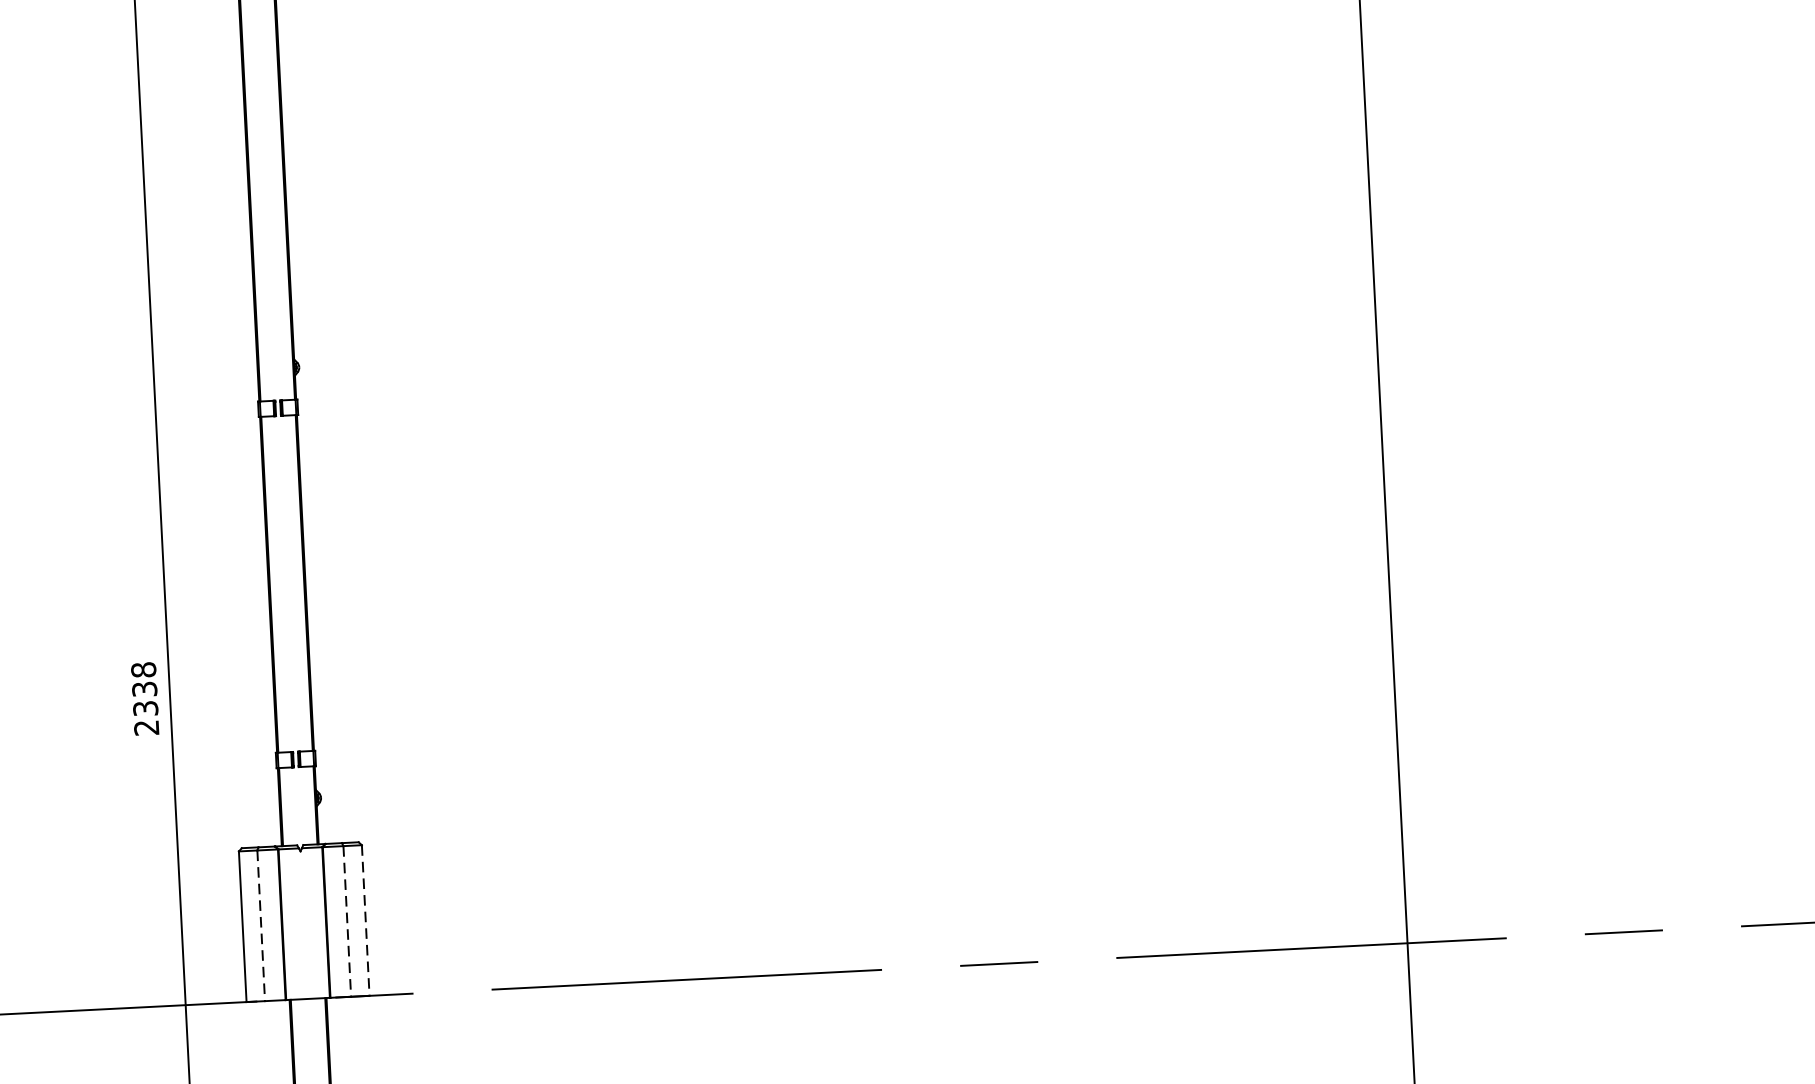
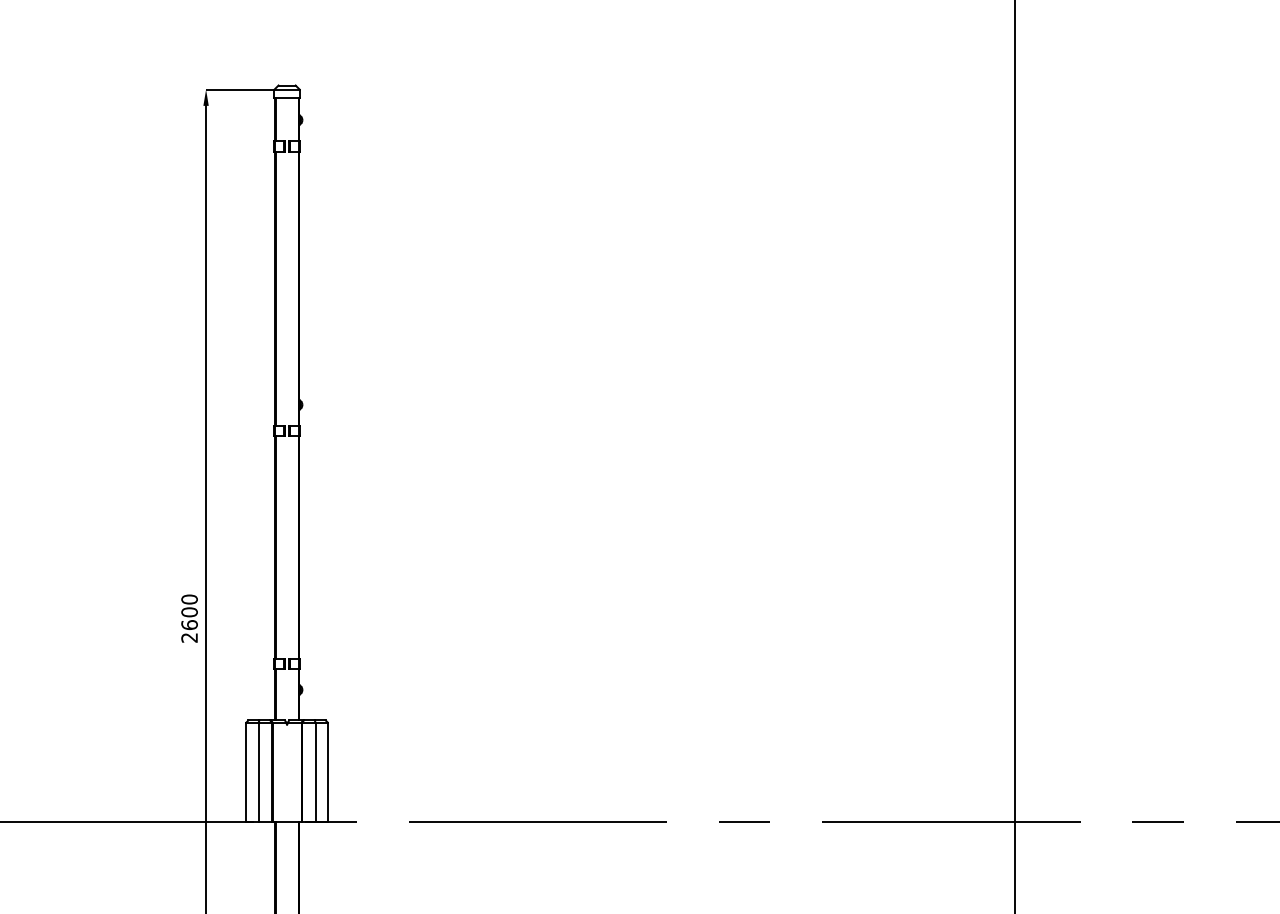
text: (144, 688) -> (189, 611), 2338 -> 2600
line: (365, 920) -> (327, 772), dashed -> solid
line: (347, 921) -> (315, 772), dashed -> solid
line: (261, 926) -> (258, 772), dashed -> solid

